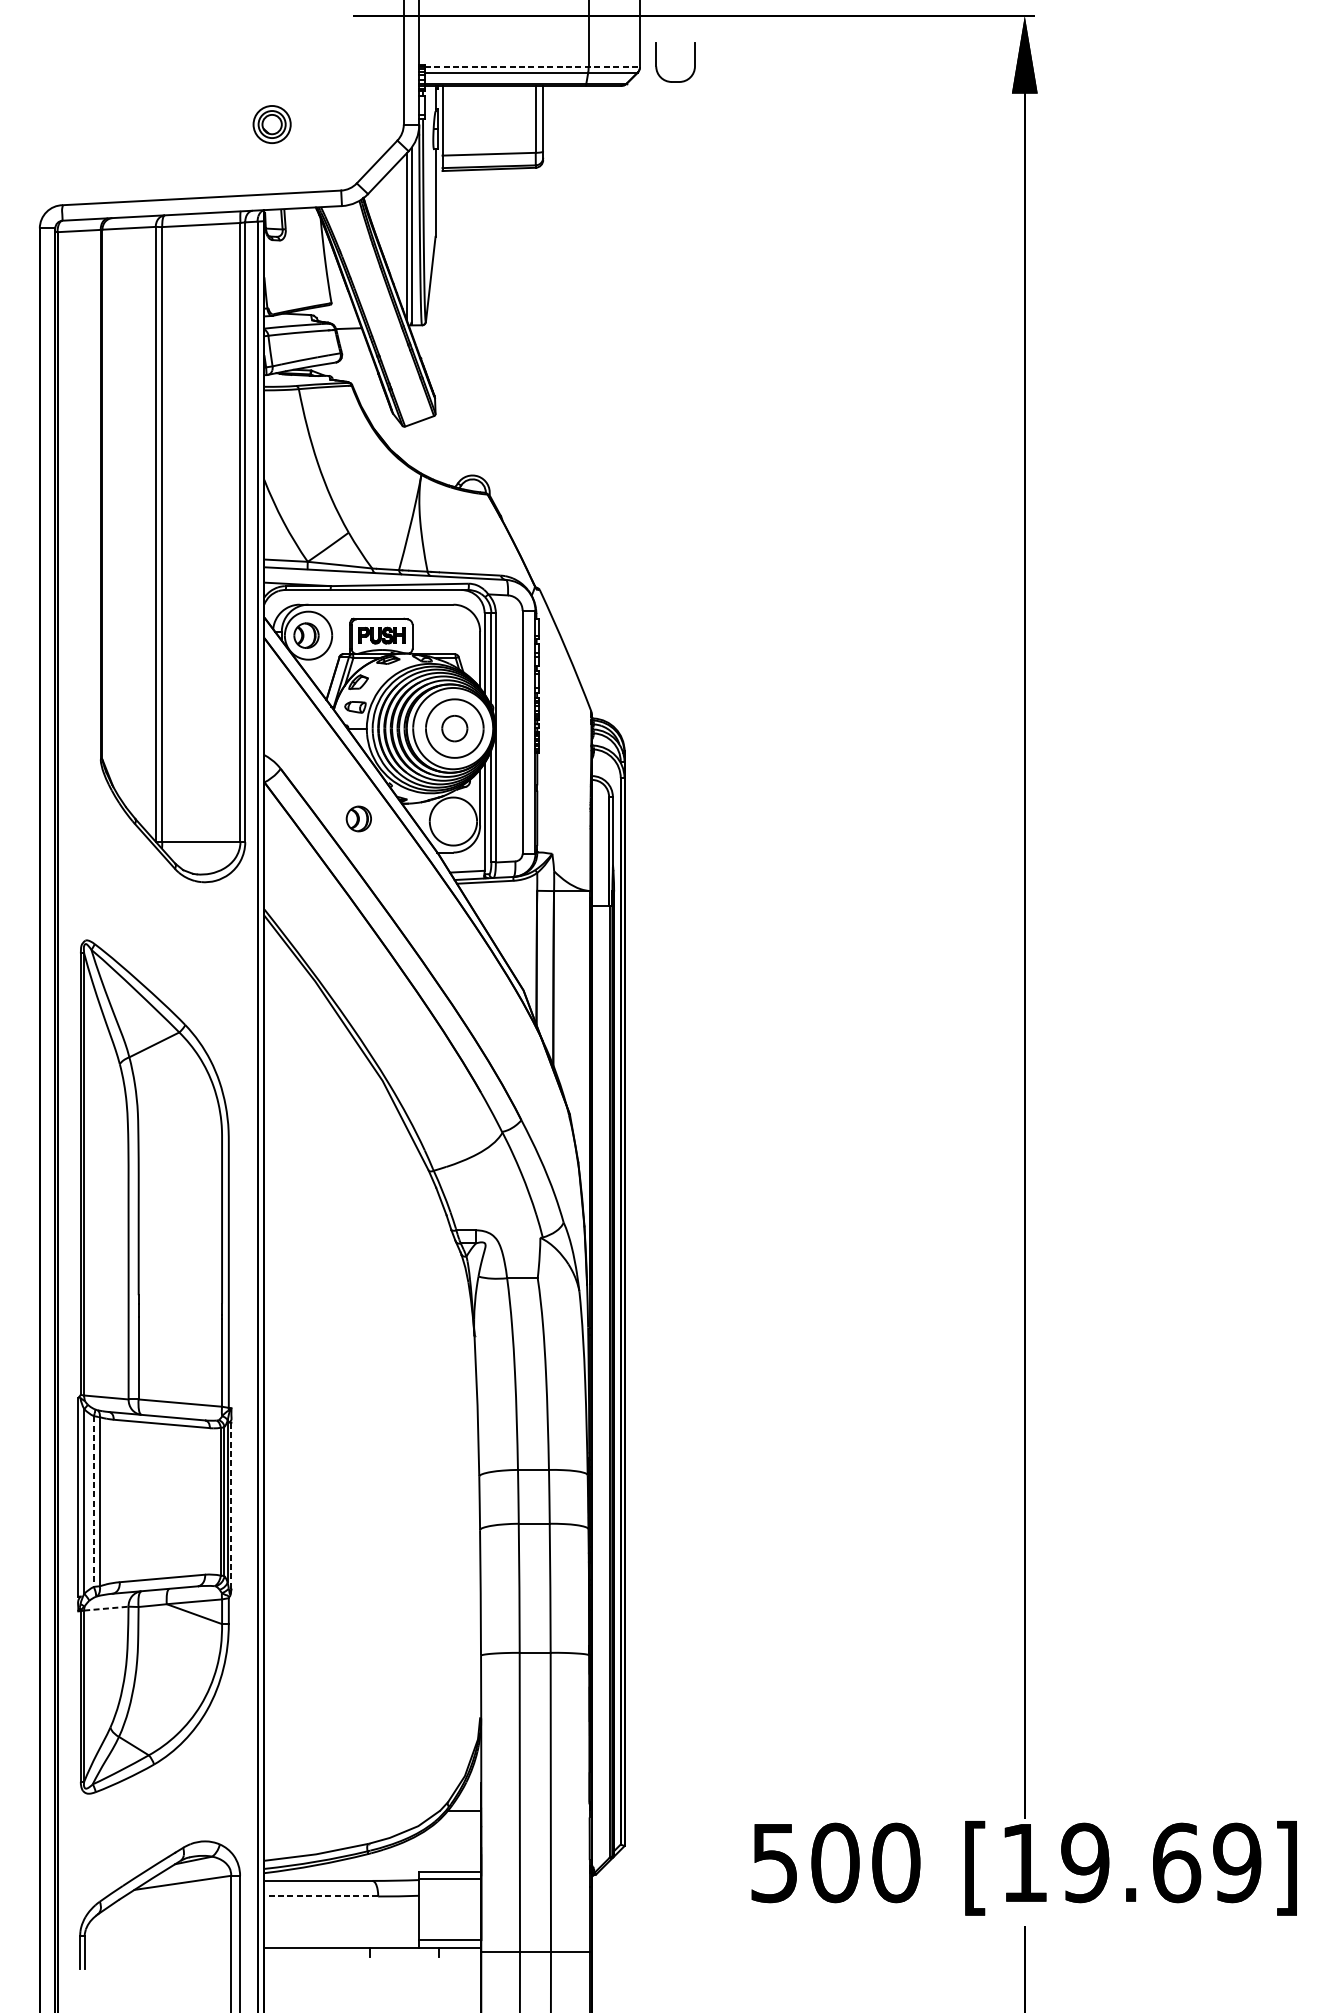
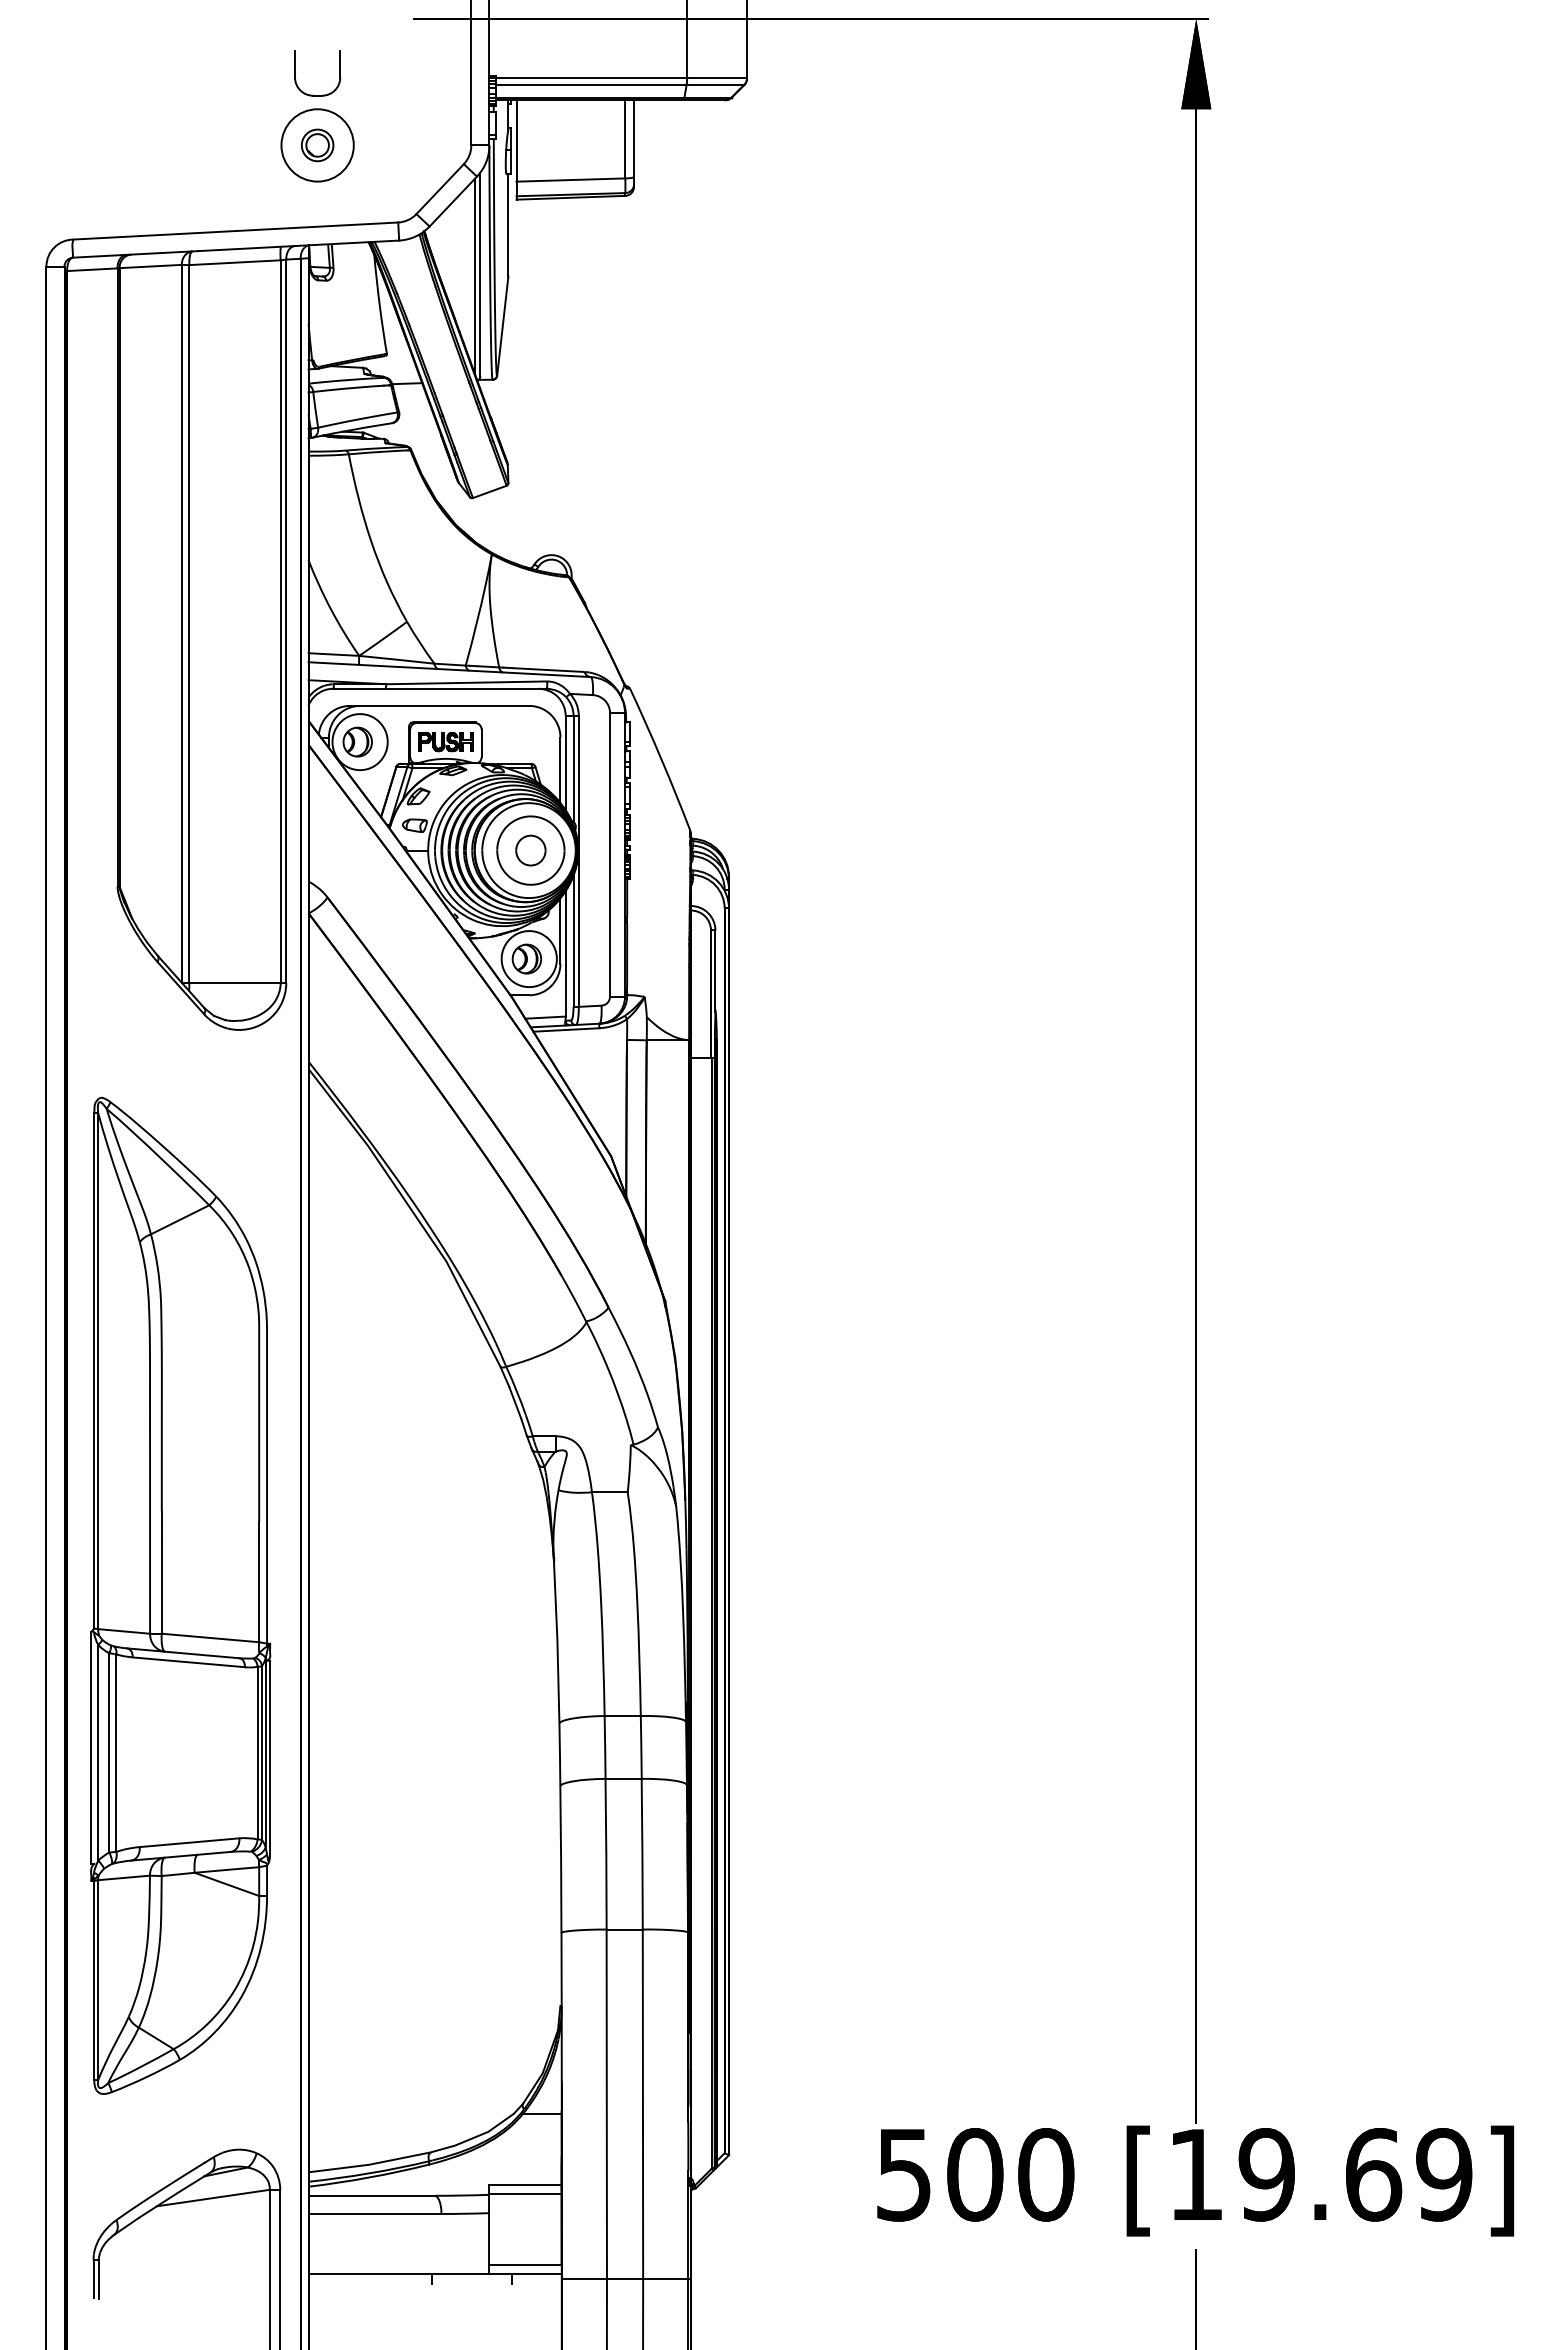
line: (532, 67) -> (621, 78), dashed -> solid
part: (671, 80) -> (312, 94), moved
circle: (272, 124) -> (317, 145), size x1.67
part: (358, 818) -> (526, 958), moved
line: (93, 1501) -> (109, 1752), dashed -> solid
line: (231, 1505) -> (270, 1757), dashed -> solid
line: (106, 1608) -> (124, 1877), dashed -> solid
line: (320, 1896) -> (374, 2213), dashed -> solid

